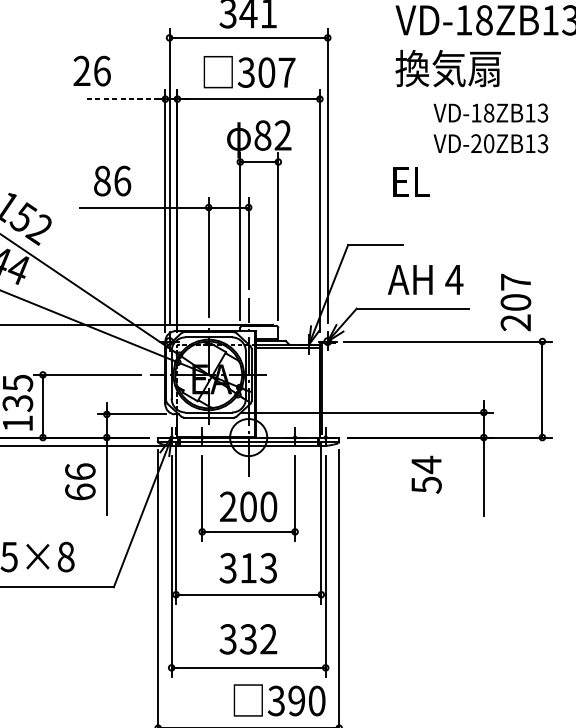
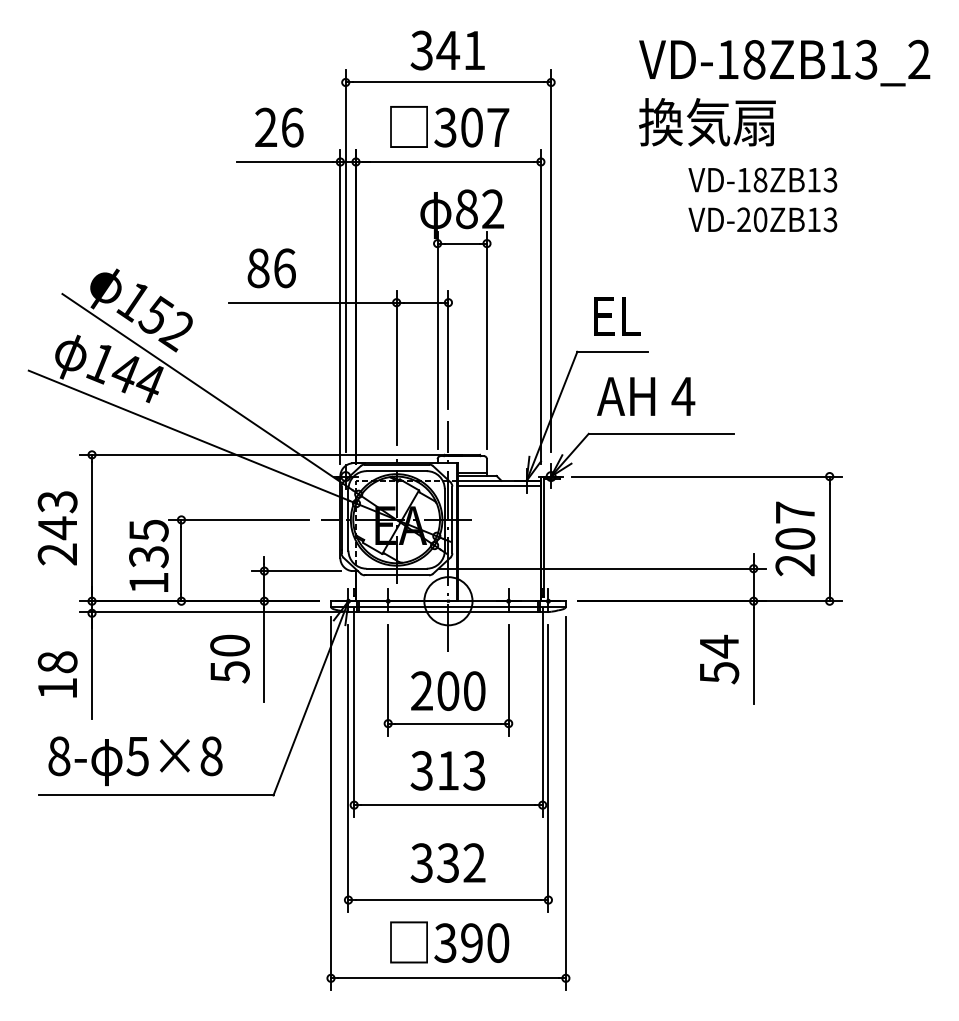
text: (92, 71) -> (279, 127), moved
line: (122, 99) -> (284, 162), dashed -> solid
text: (411, 181) -> (617, 316), moved
text: (425, 279) -> (646, 396), moved
text: (516, 302) -> (795, 538), moved
text: (426, 474) -> (719, 659), moved
text: (79, 481) -> (229, 658), 66 -> 50
text: (279, 700) -> (449, 942), moved

